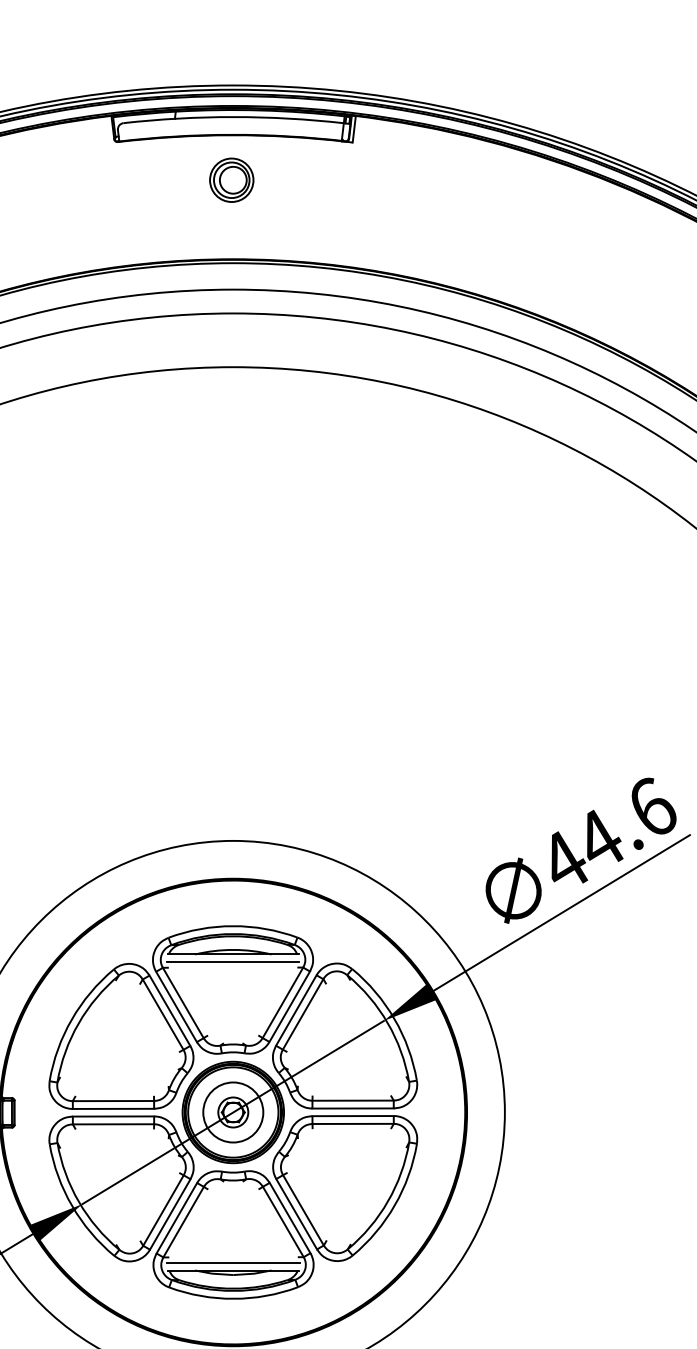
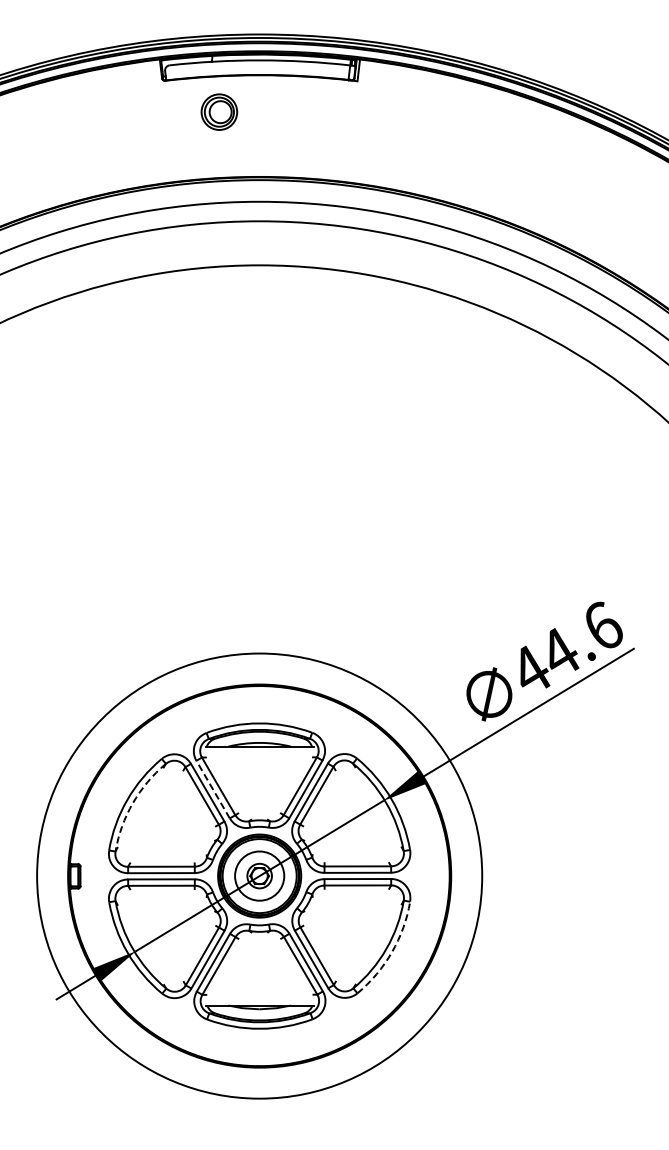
part: (231, 179) -> (219, 111), moved
line: (233, 962) -> (259, 753), removed
line: (175, 1006) -> (212, 789), solid -> dashed
arc: (78, 1023) -> (132, 803), solid -> dashed
arc: (395, 1205) -> (392, 952), solid -> dashed
line: (233, 1263) -> (259, 999), removed

